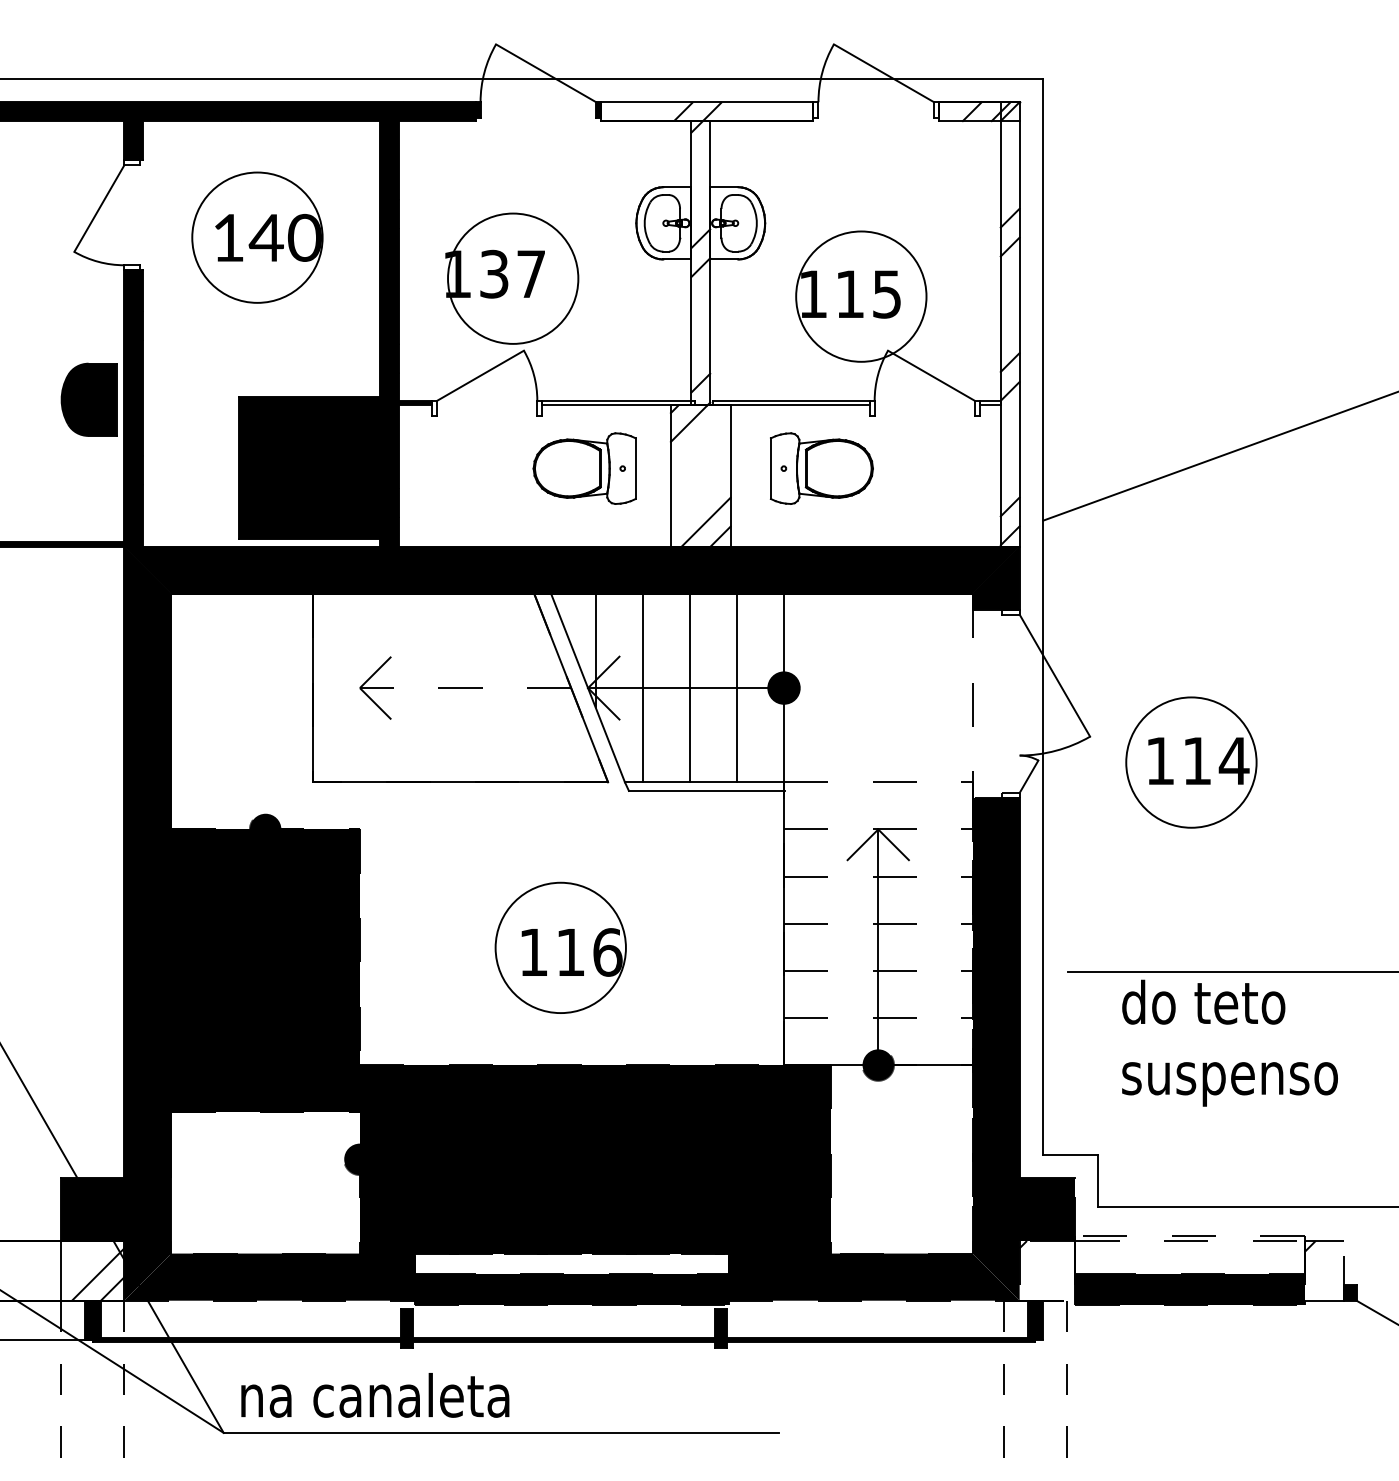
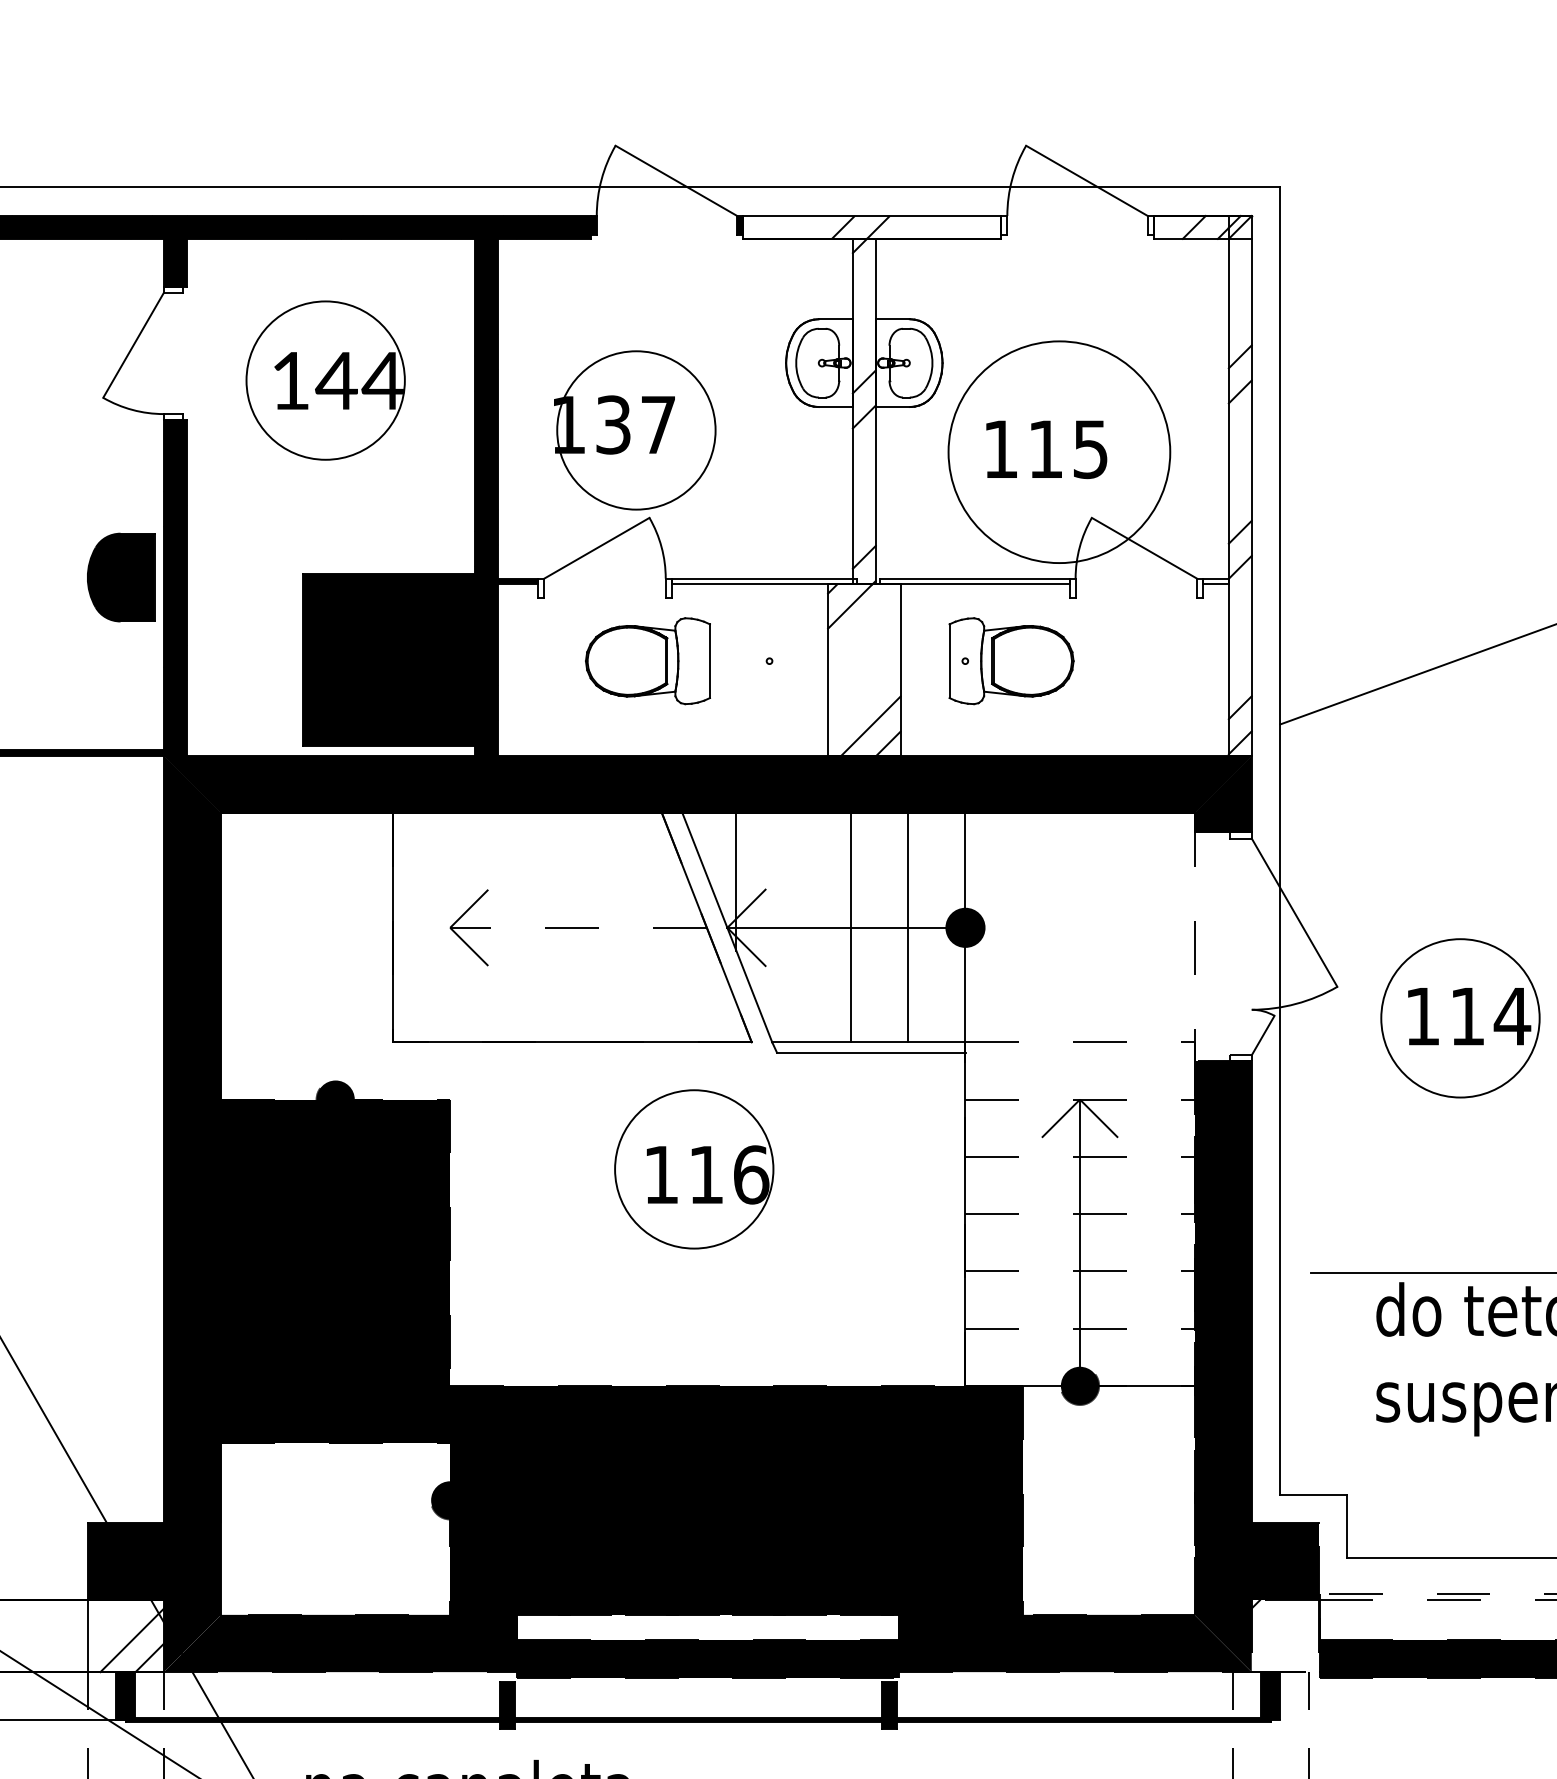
text: (303, 237) -> (381, 380), 140 -> 144
circle: (861, 296) -> (1059, 452), size x1.4
part: (584, 468) -> (647, 661), moved
line: (642, 687) -> (793, 927), removed
part: (560, 947) -> (693, 1168), moved

